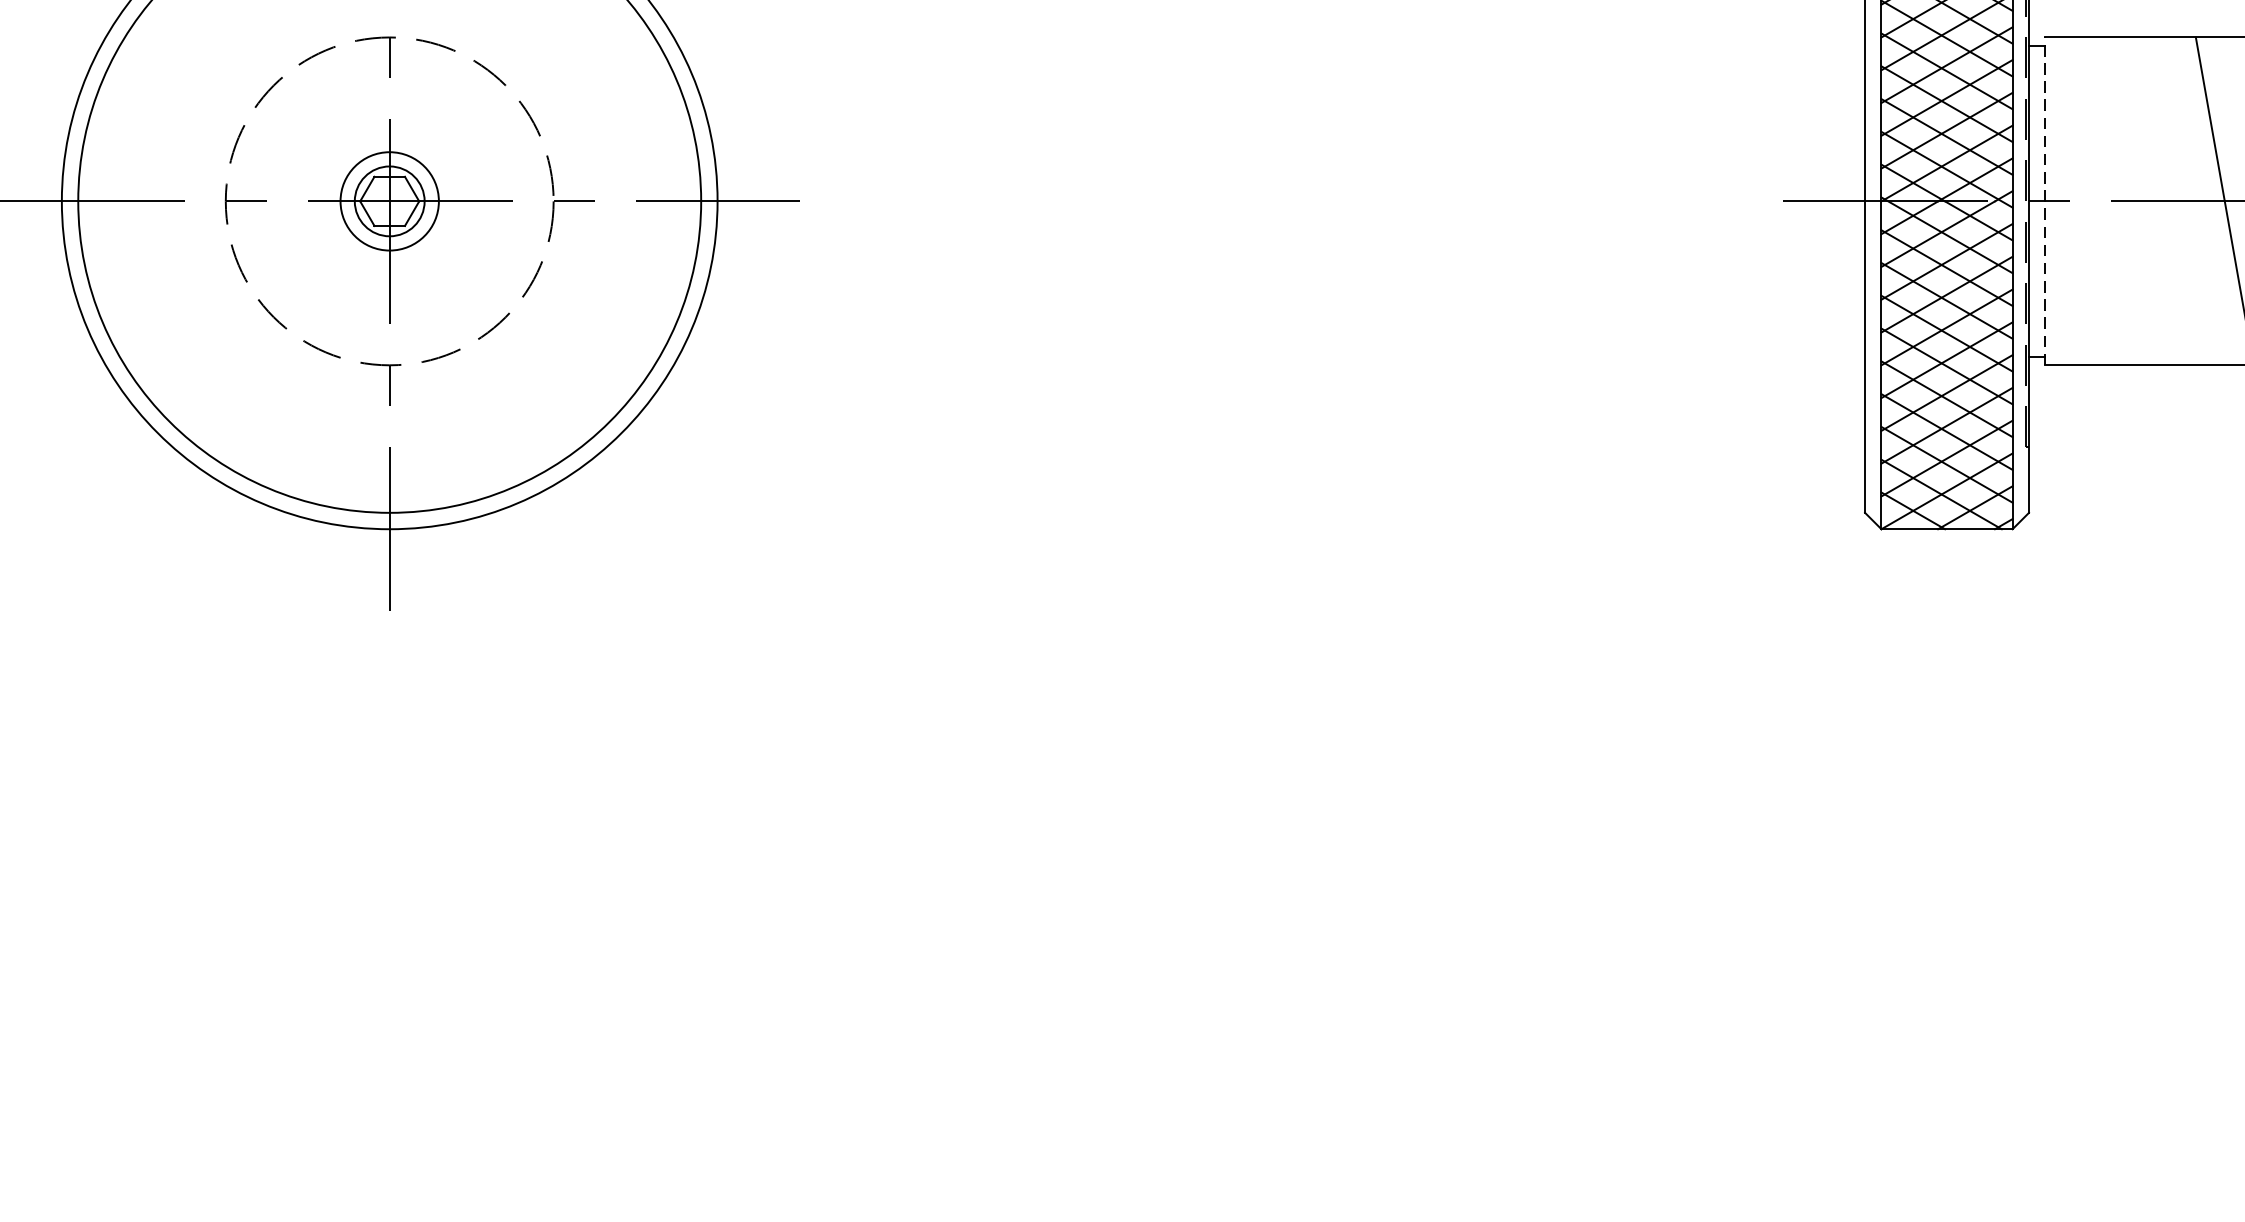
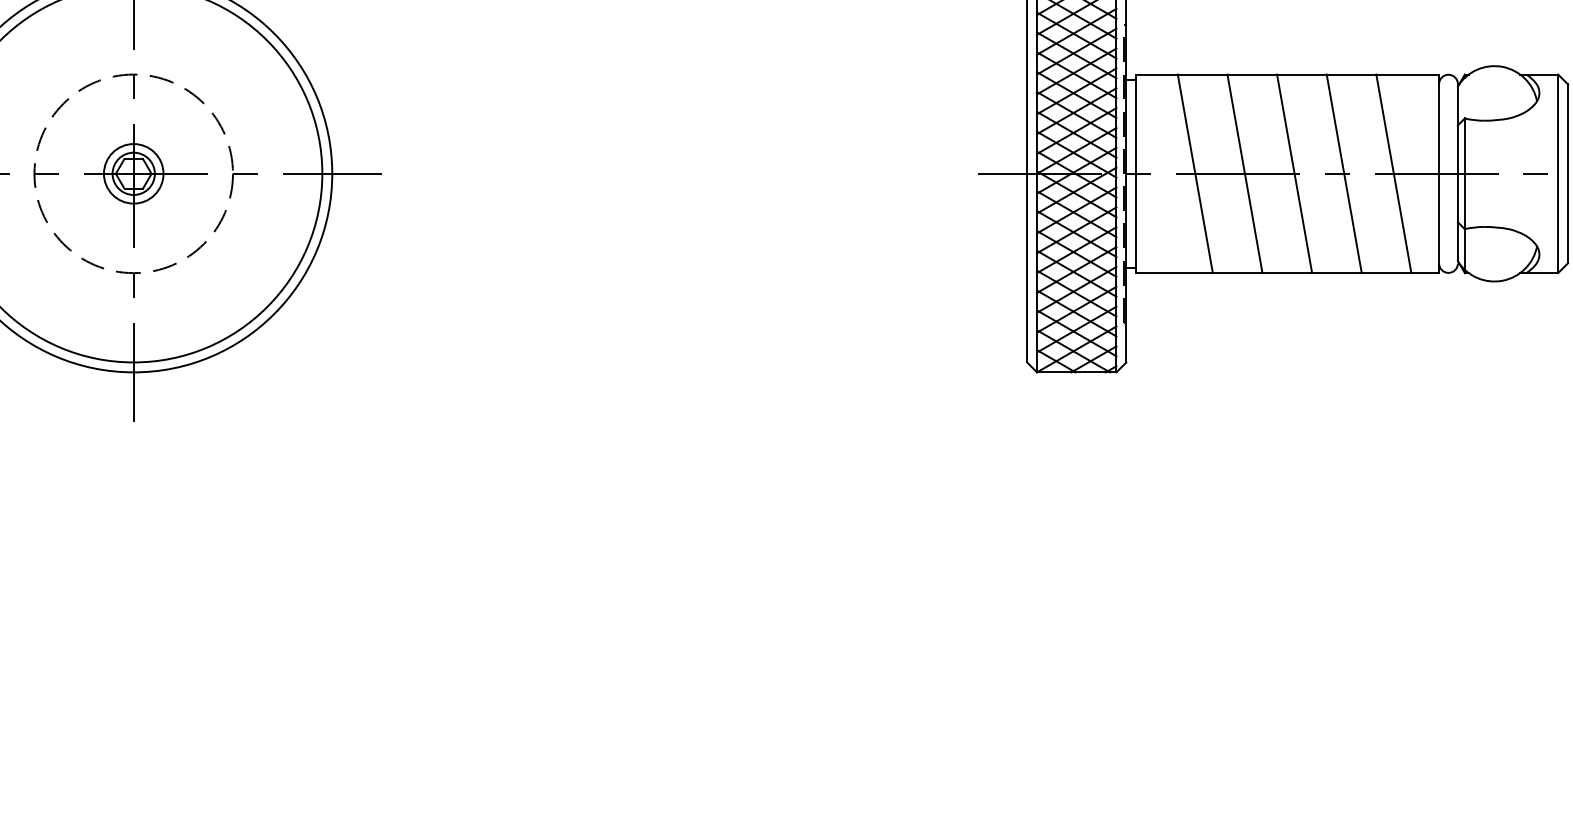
line: (2045, 200) -> (1136, 173), dashed -> solid
line: (2141, 200) -> (1194, 173), added

